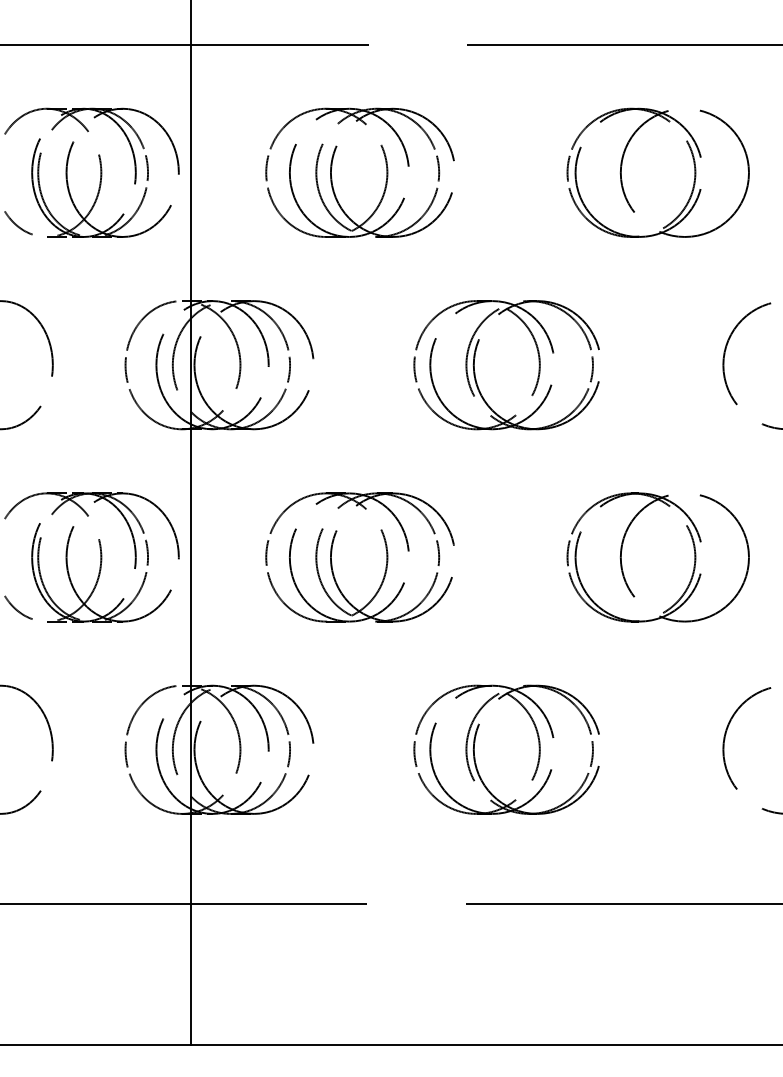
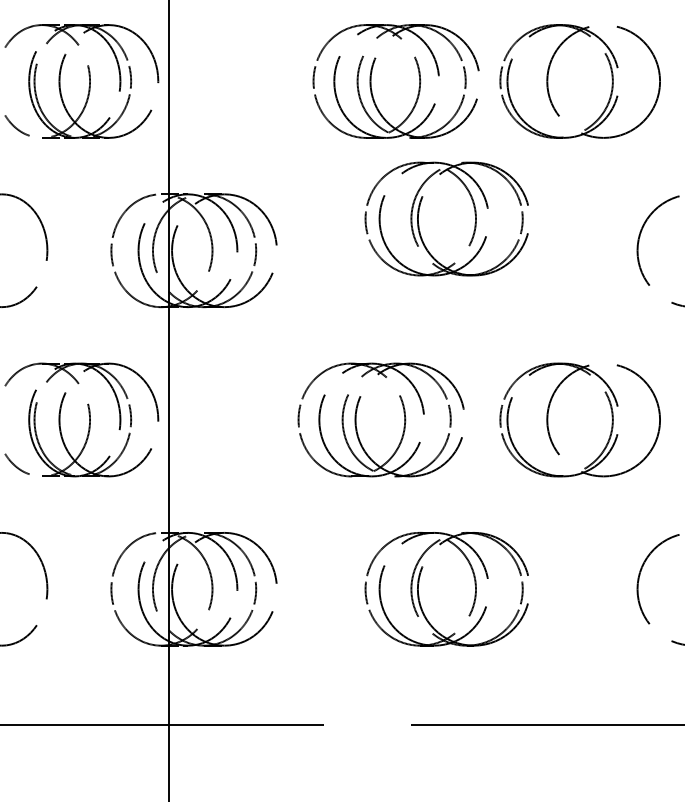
part: (386, 172) -> (419, 81), moved
part: (475, 358) -> (419, 213), moved
part: (386, 557) -> (404, 420), moved

